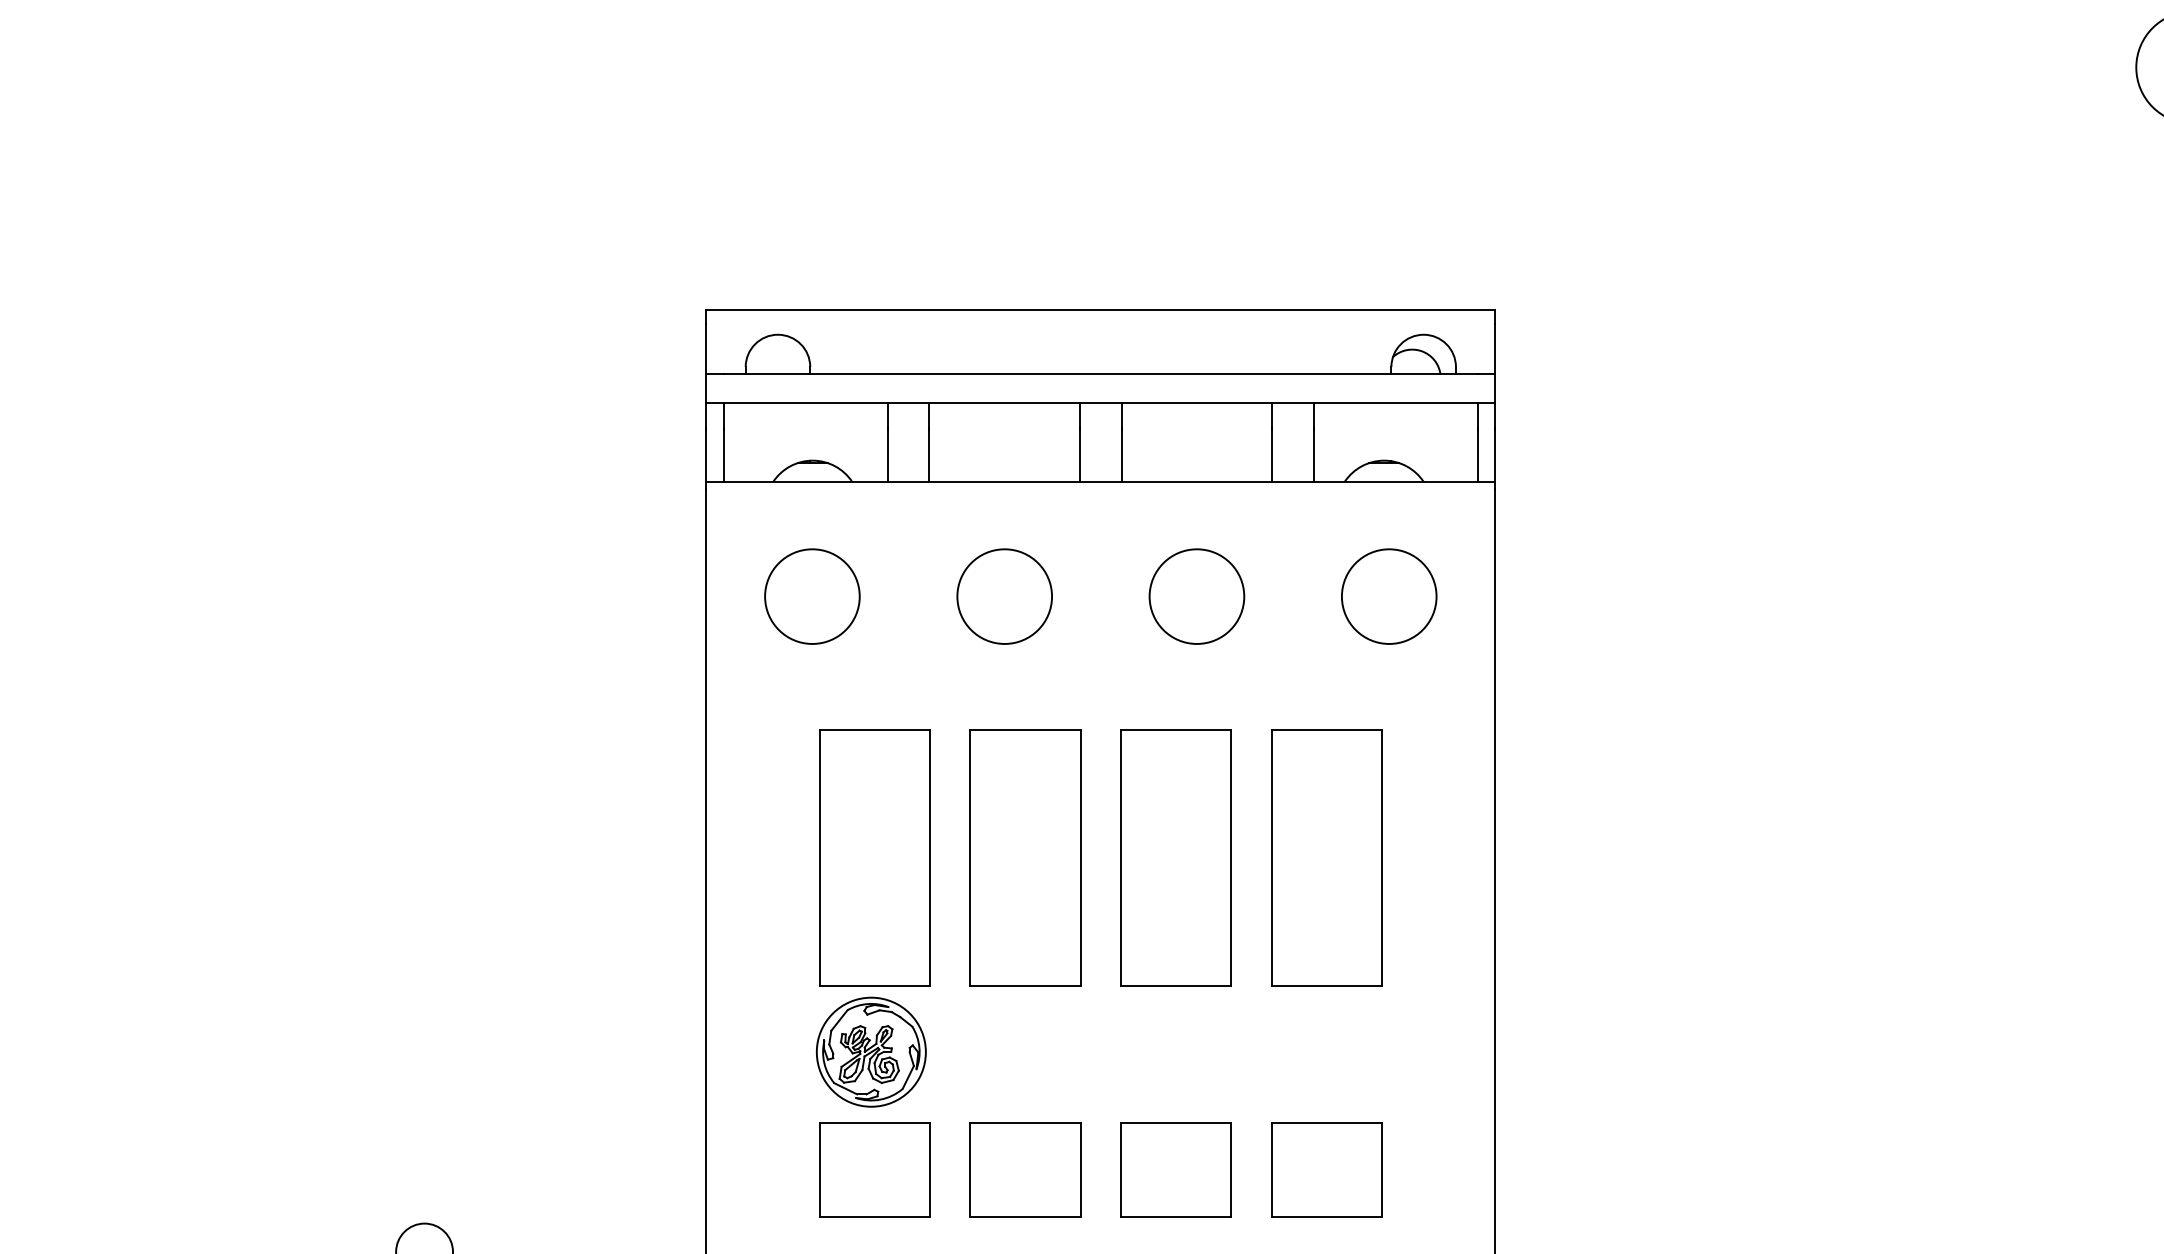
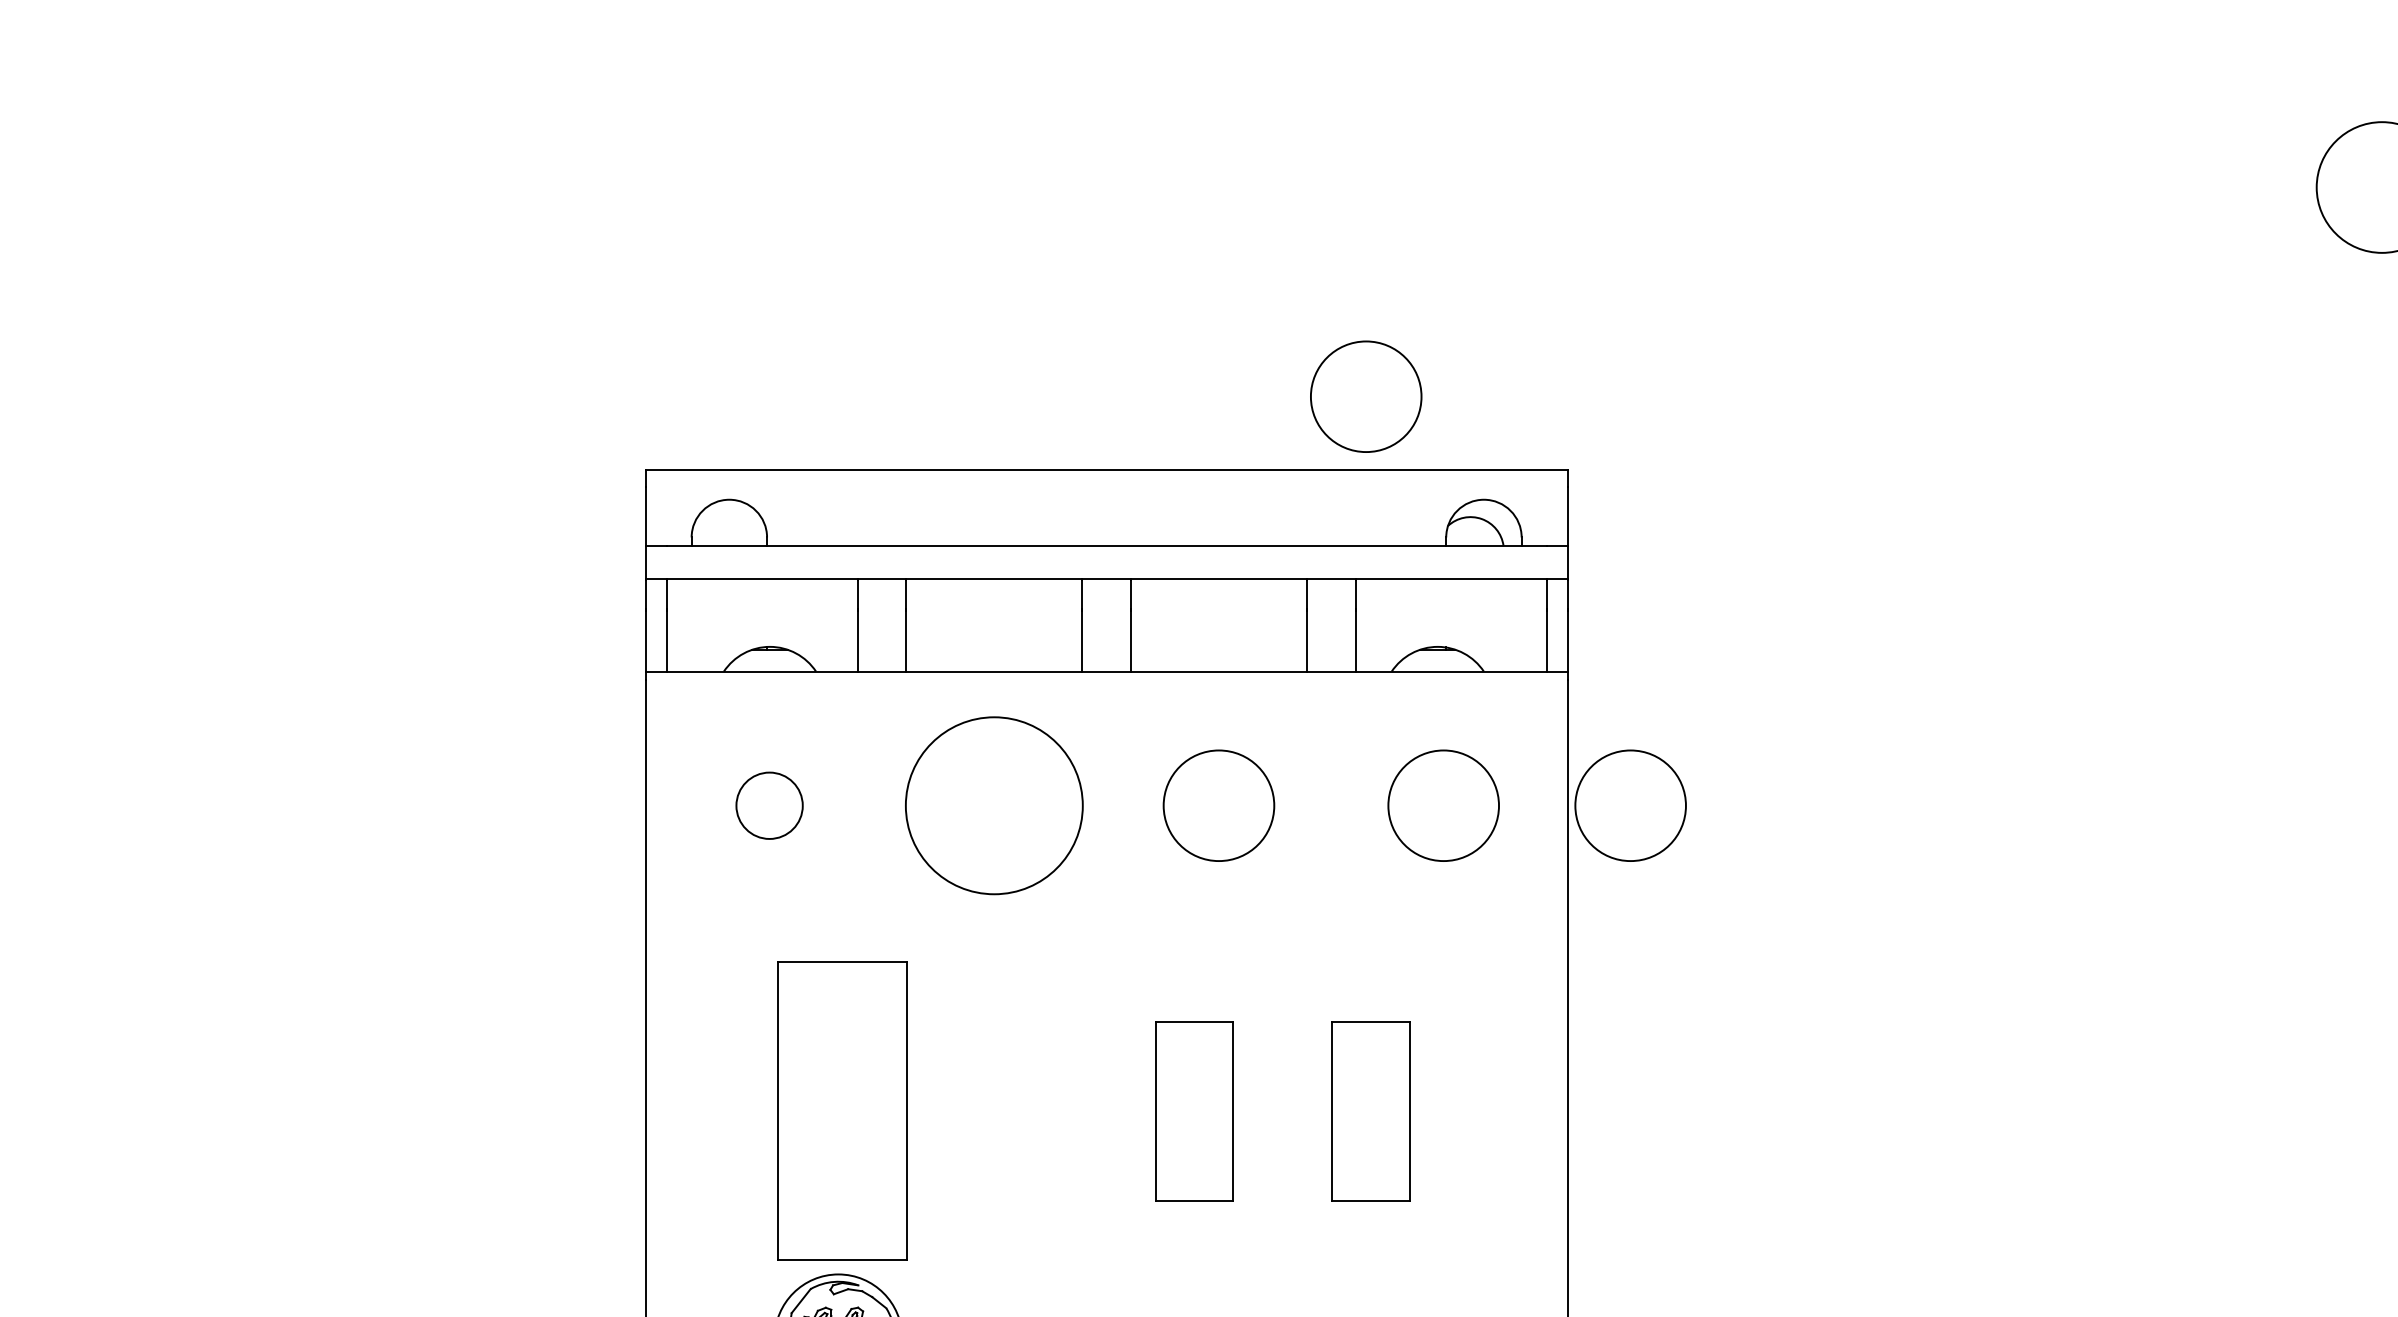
circle: (1322, 246) -> (1365, 396), added
circle: (812, 596) -> (769, 805), size x0.6
circle: (1004, 596) -> (994, 805), size x1.6
circle: (1549, 596) -> (1630, 805), added
part: (1025, 857) -> (1018, 1110), removed
part: (1175, 857) -> (1193, 1110), size x0.6
part: (1326, 857) -> (1370, 1110), size x0.6

